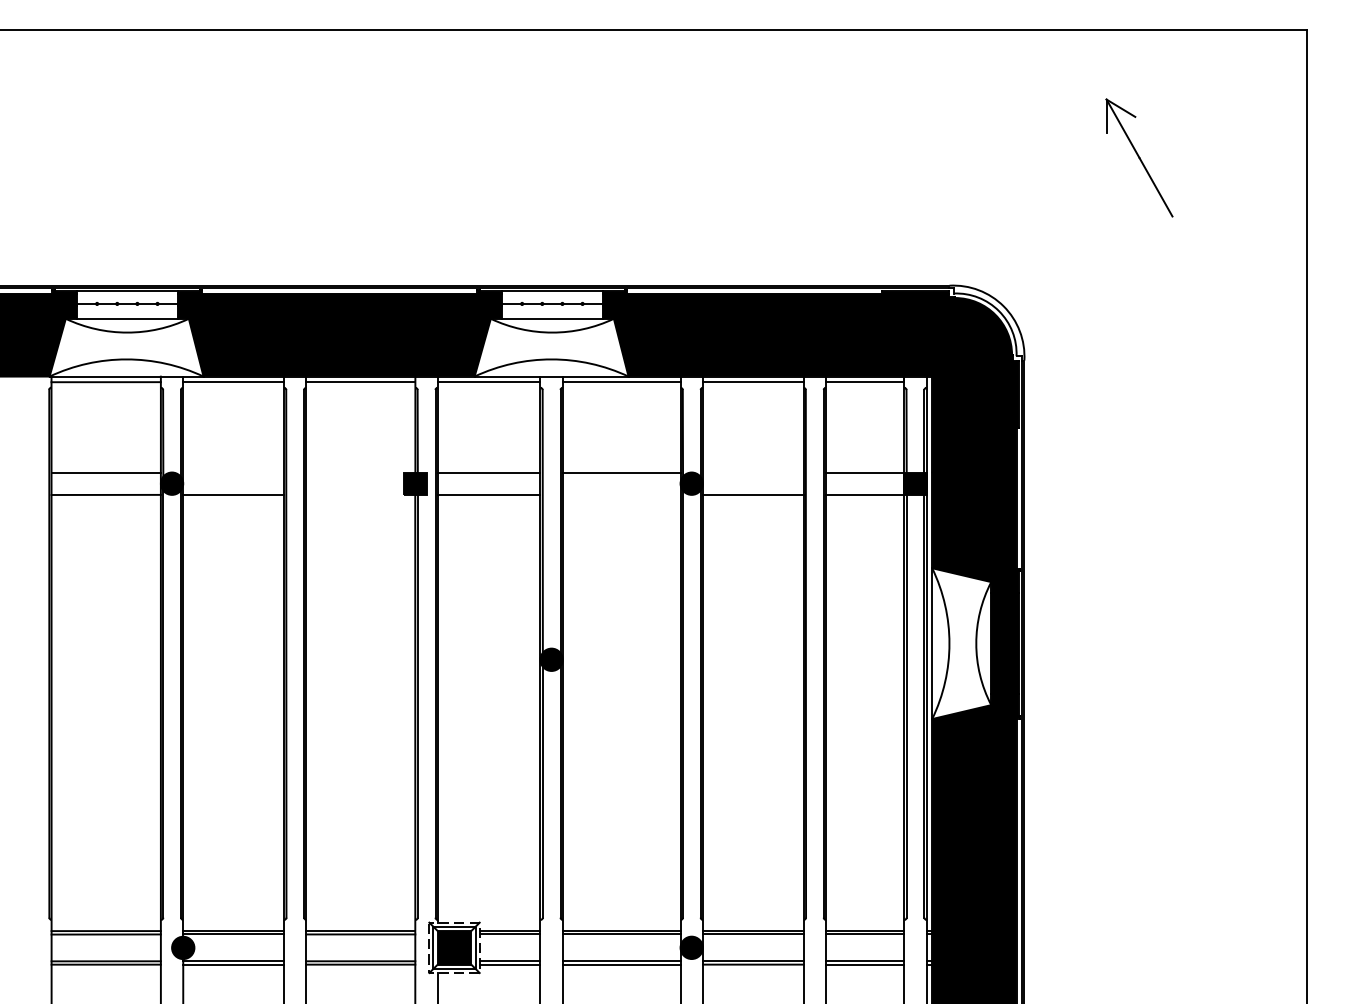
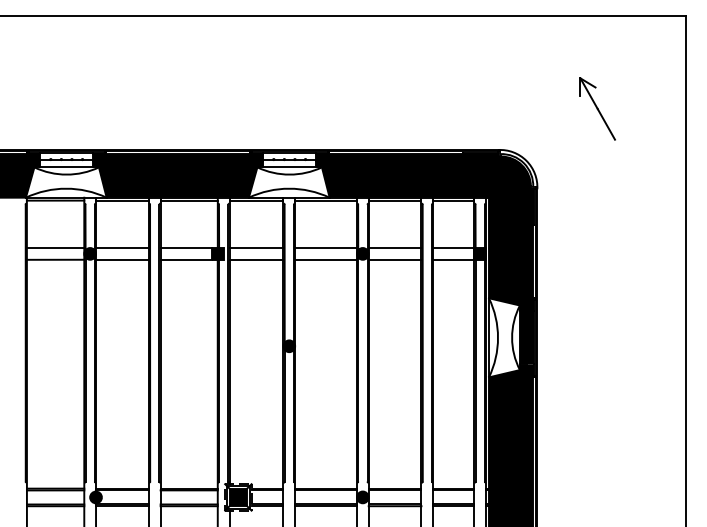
part: (1139, 157) -> (597, 108), moved
line: (233, 473) -> (122, 248), added
line: (353, 473) -> (185, 248), added
line: (752, 473) -> (394, 248), added
line: (353, 494) -> (185, 259), added
line: (620, 494) -> (325, 259), added

